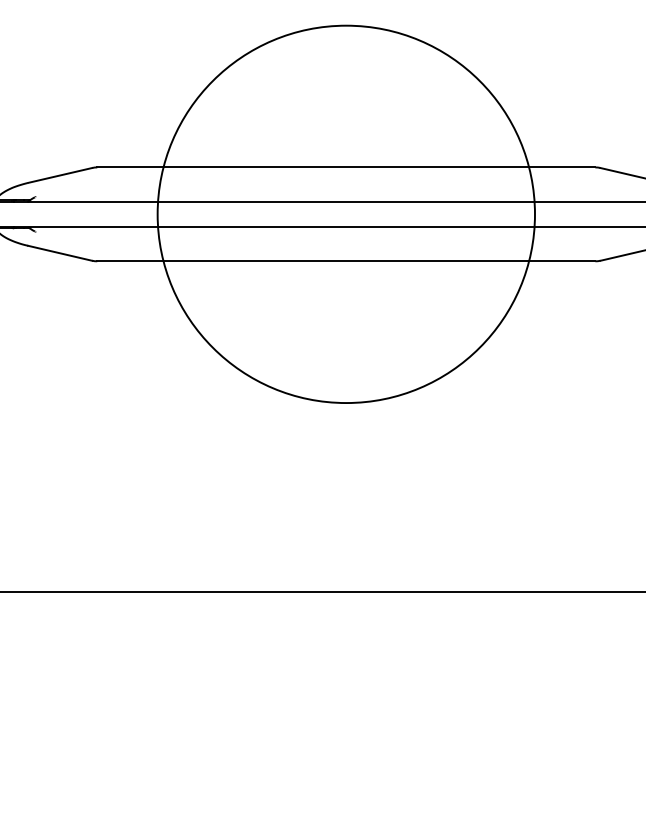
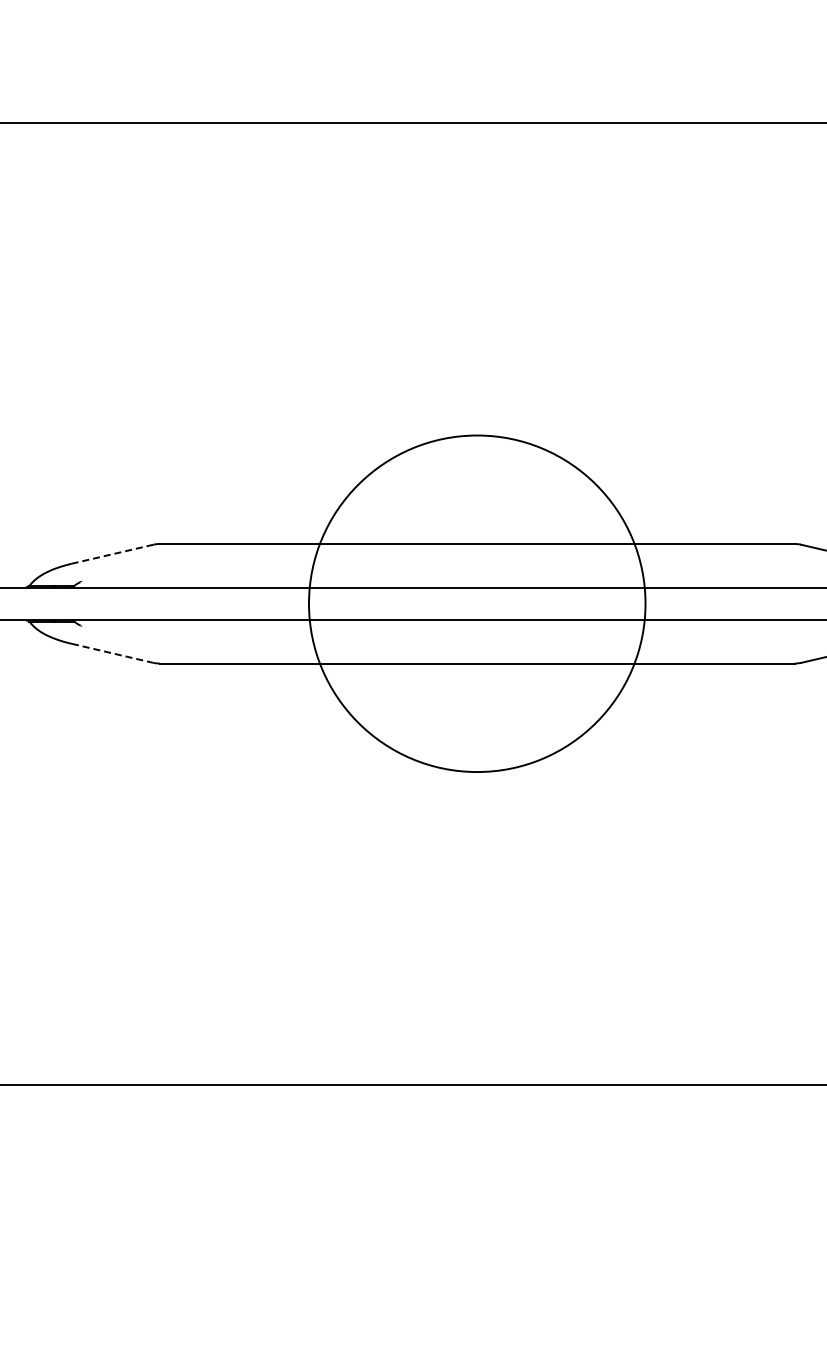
line: (60, 175) -> (112, 554), solid -> dashed
circle: (345, 214) -> (476, 603), size x0.7
line: (60, 253) -> (112, 653), solid -> dashed

